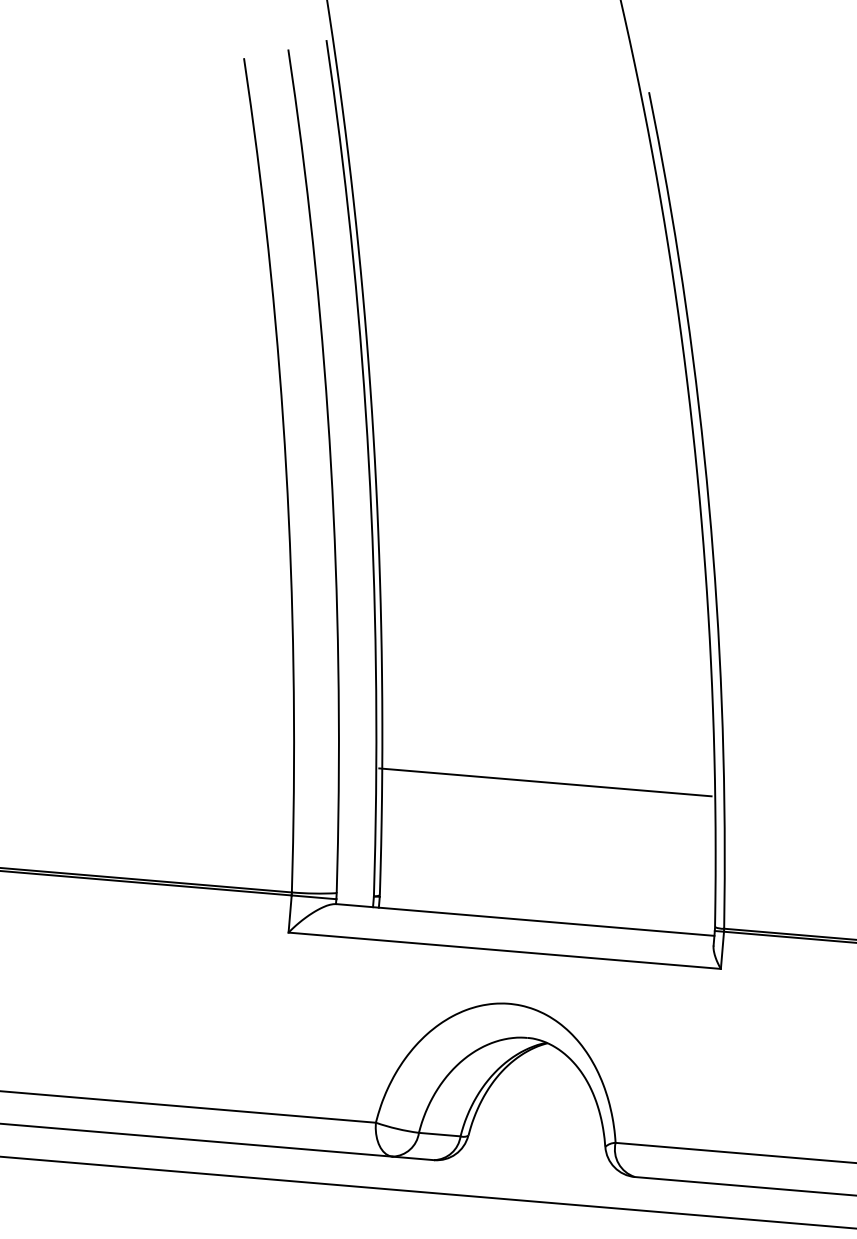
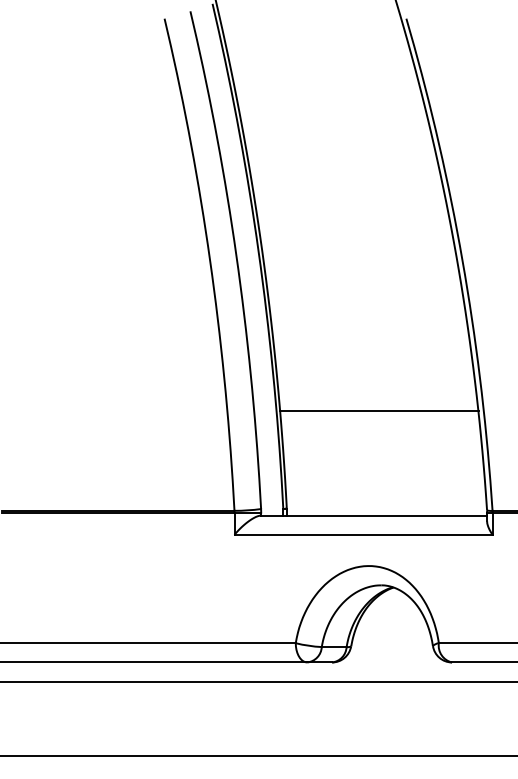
line: (545, 781) -> (379, 410), moved

